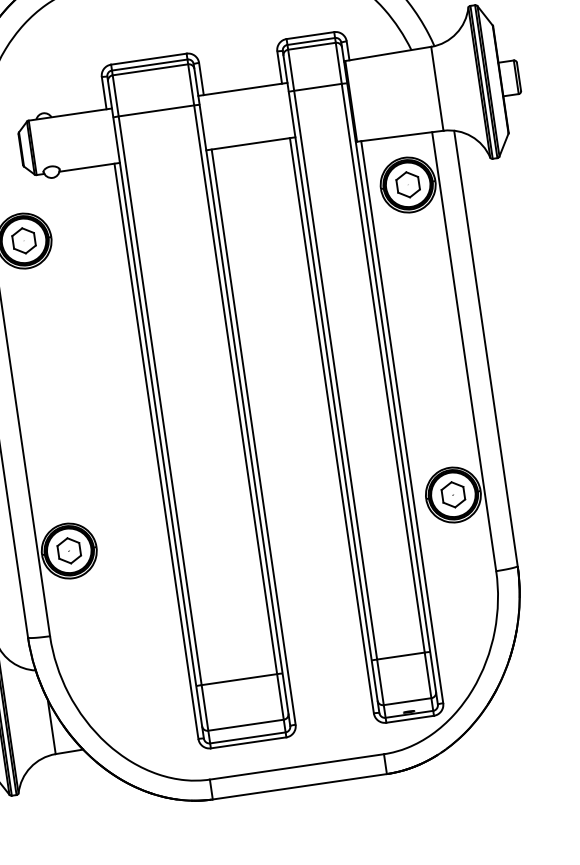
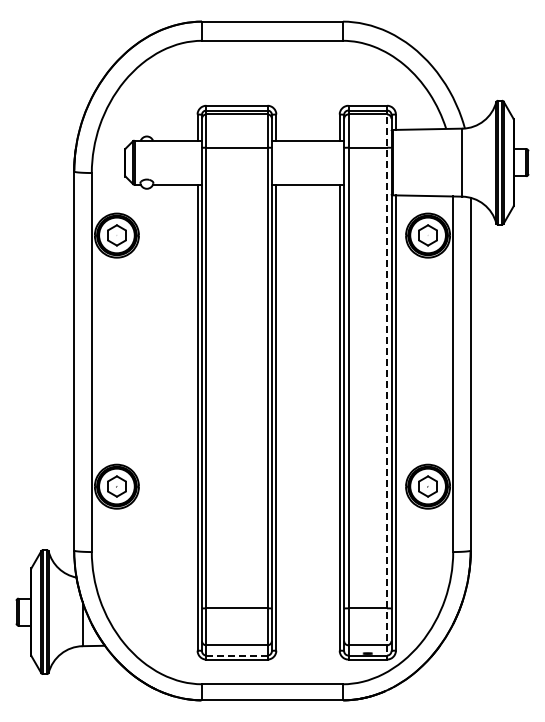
line: (384, 373) -> (387, 382), solid -> dashed
line: (247, 737) -> (236, 655), solid -> dashed

